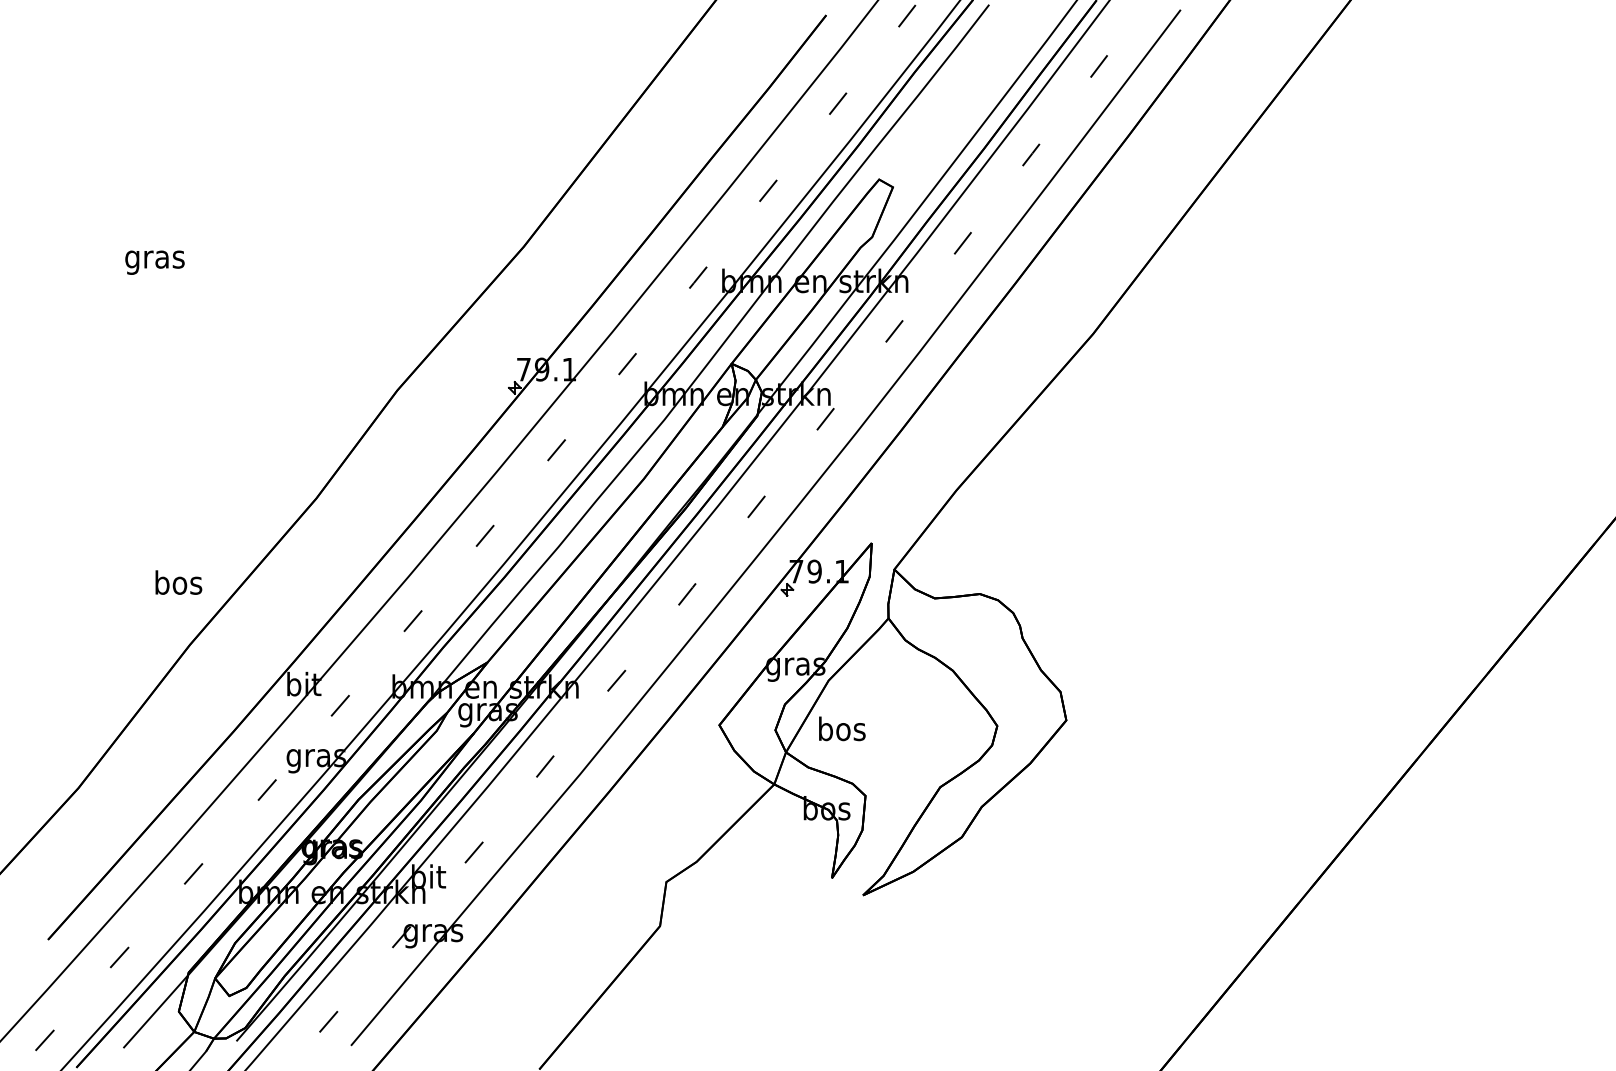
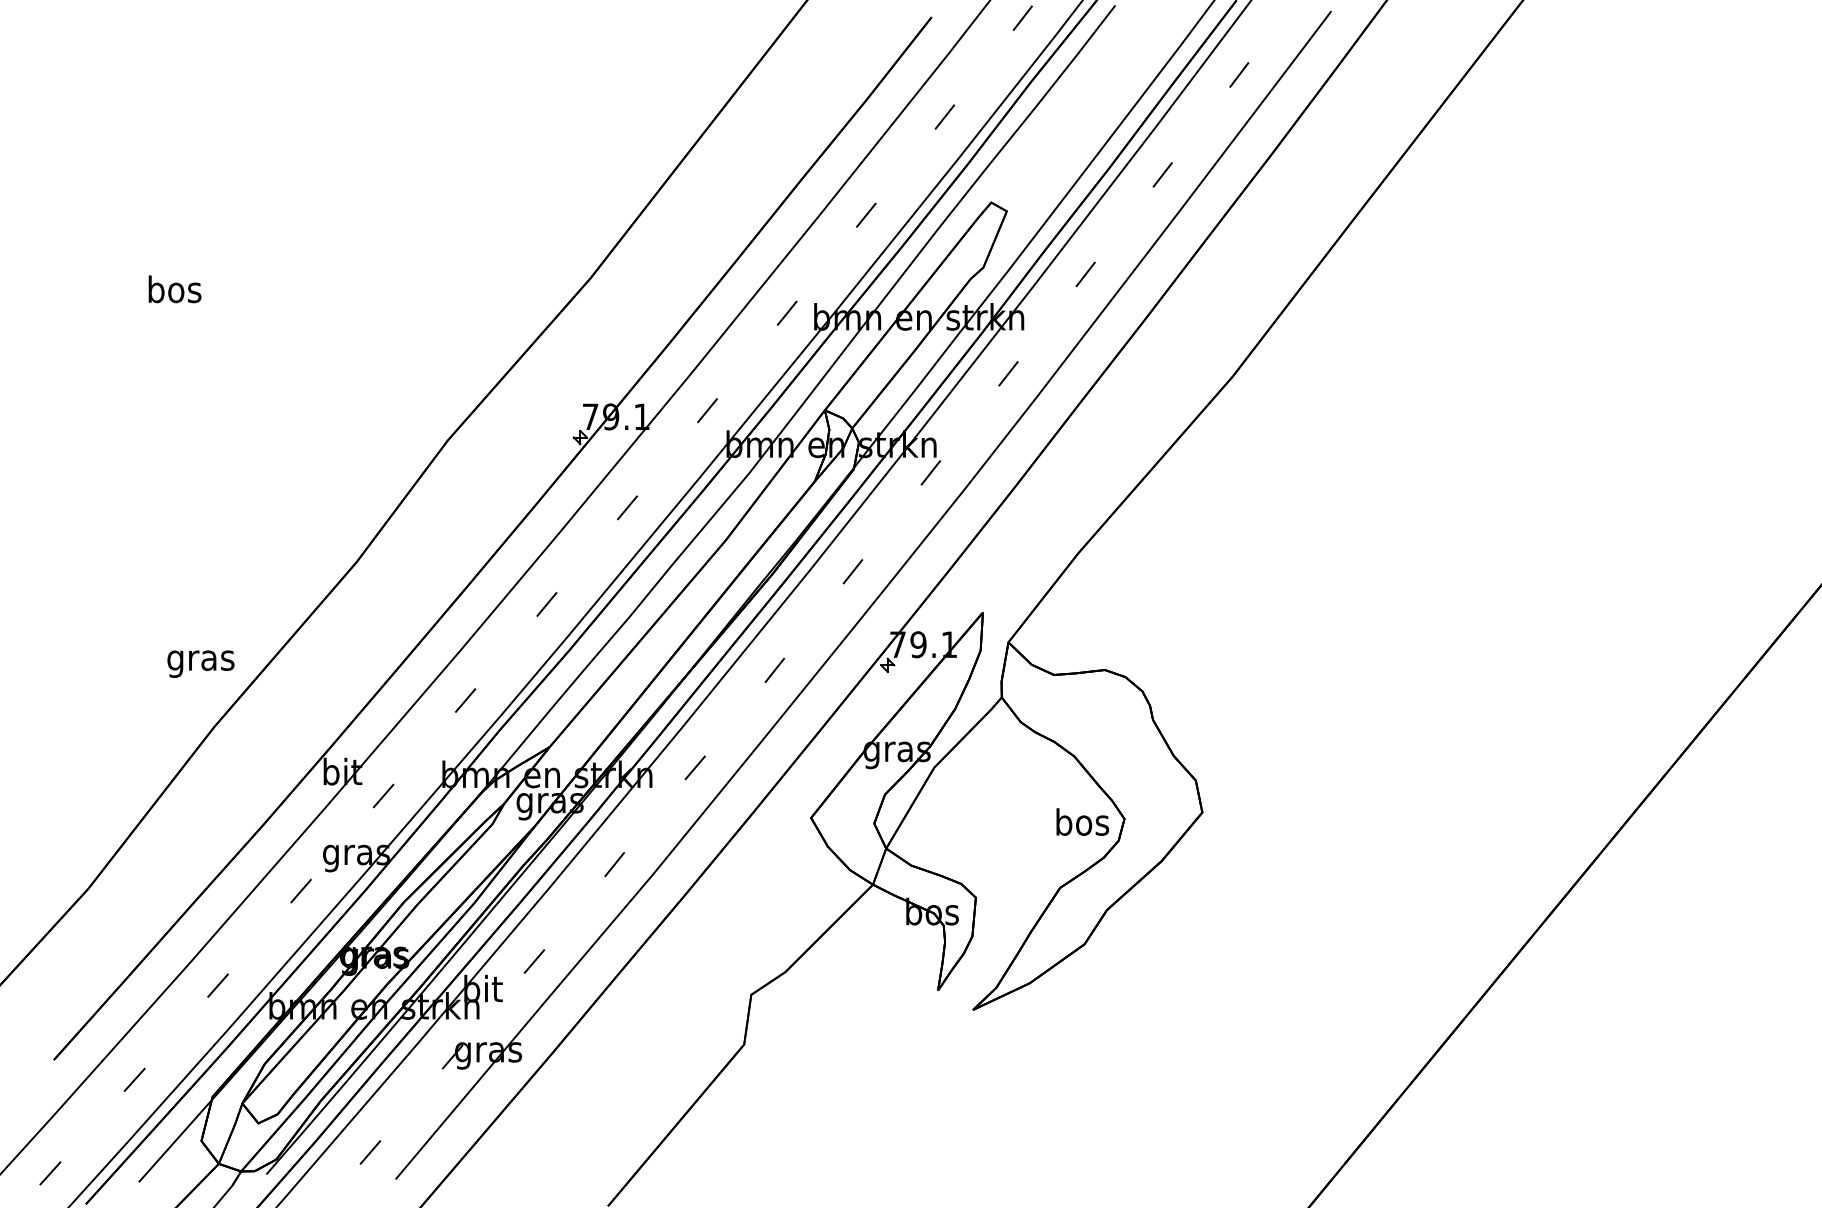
text: (154, 259) -> (173, 292), gras -> bos
text: (178, 585) -> (201, 660), bos -> gras
text: (842, 728) -> (1082, 821), moved

